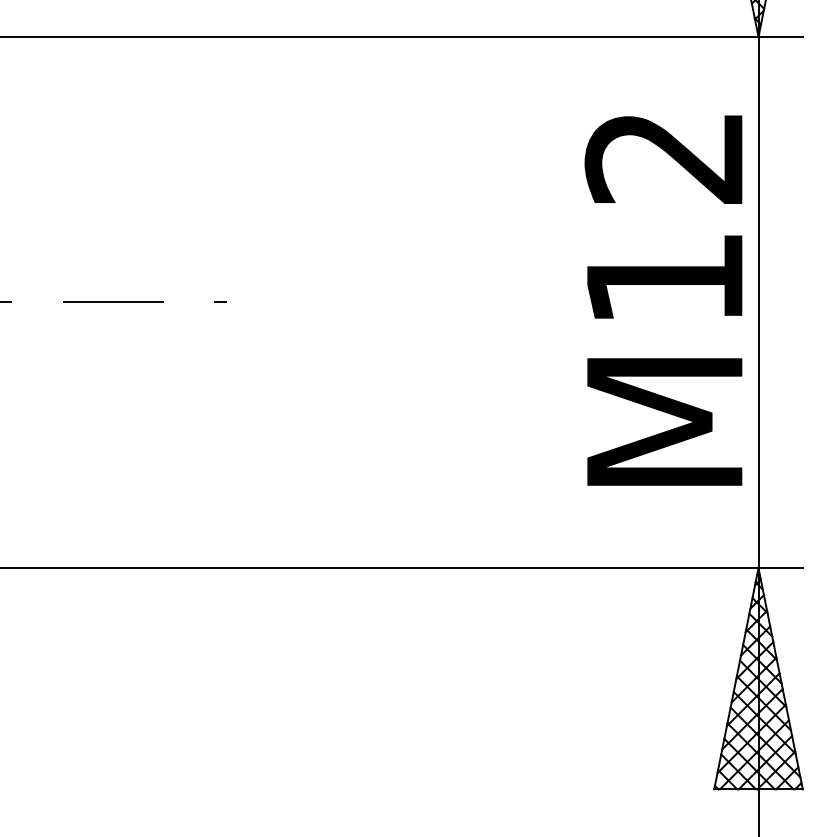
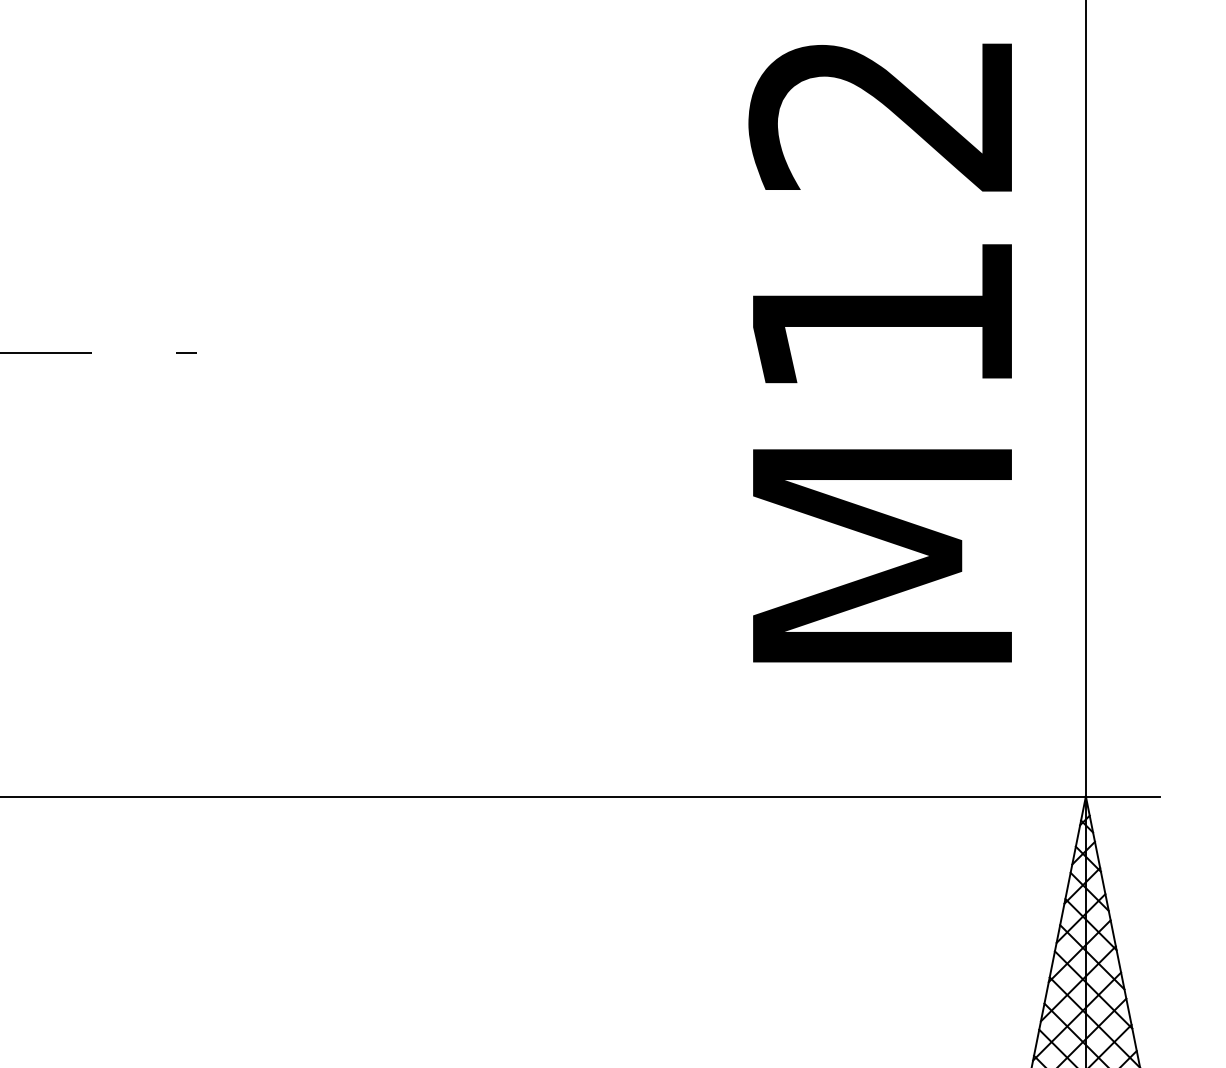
text: (663, 300) -> (880, 352), moved

